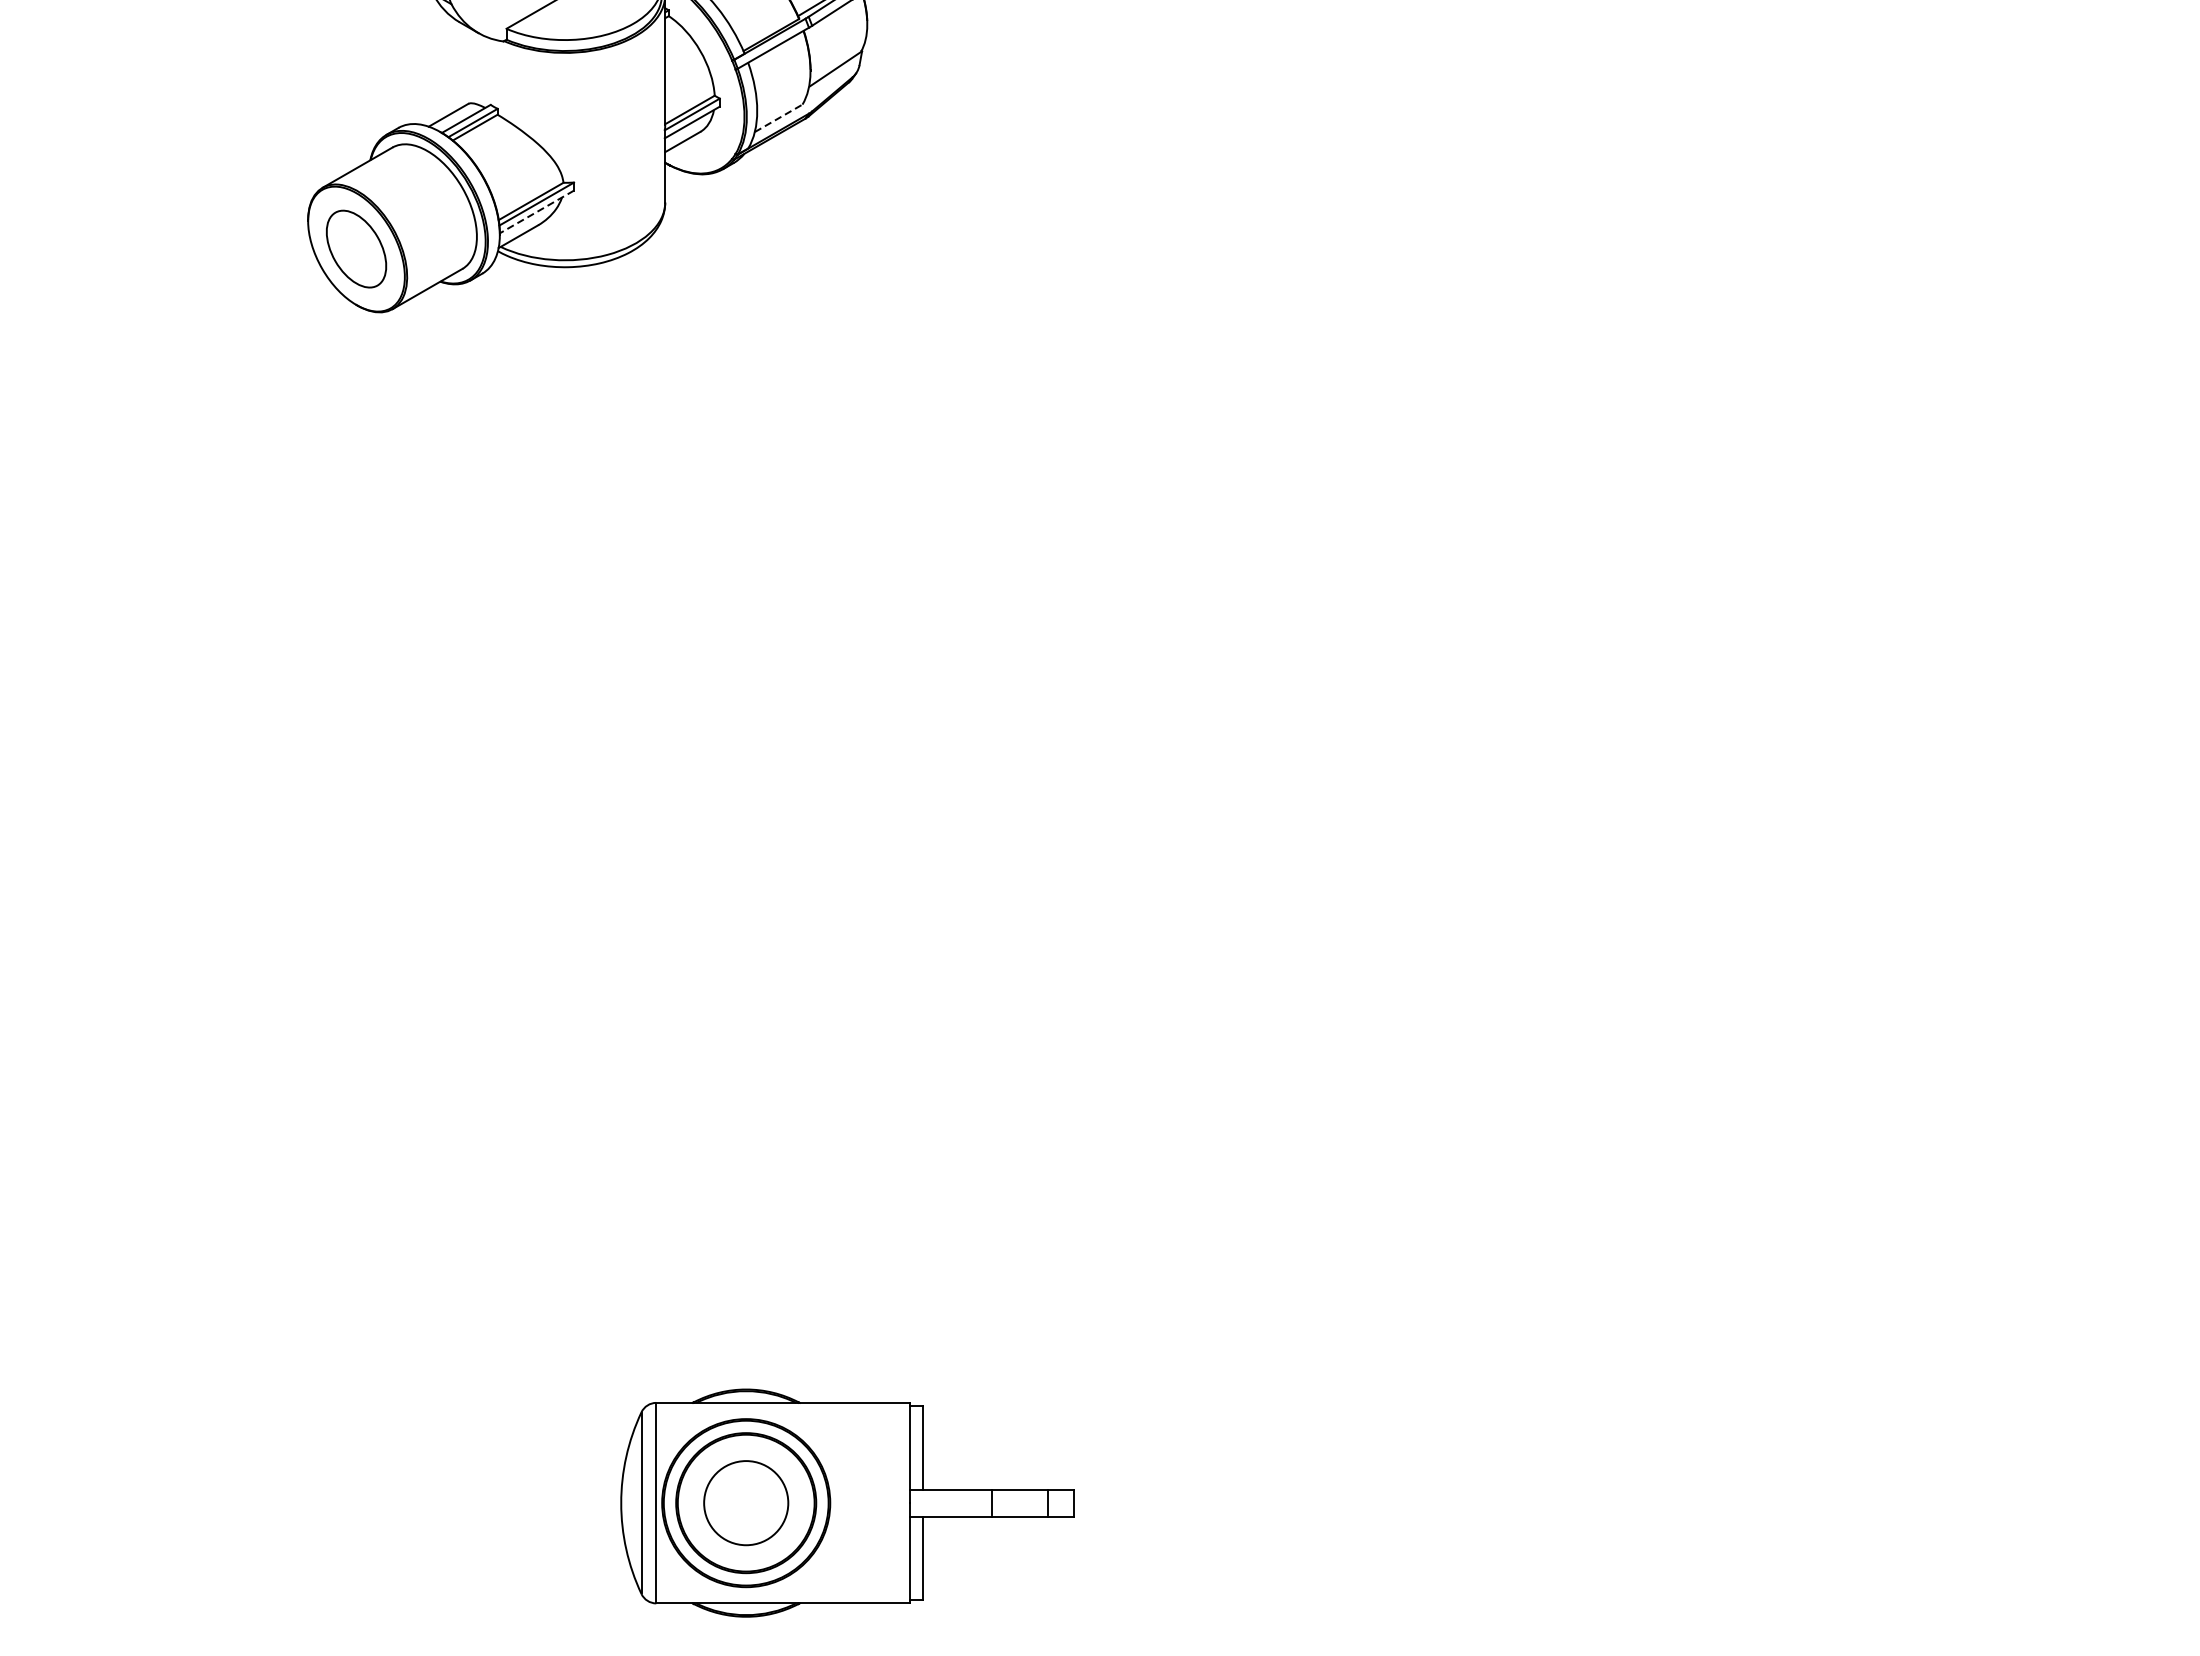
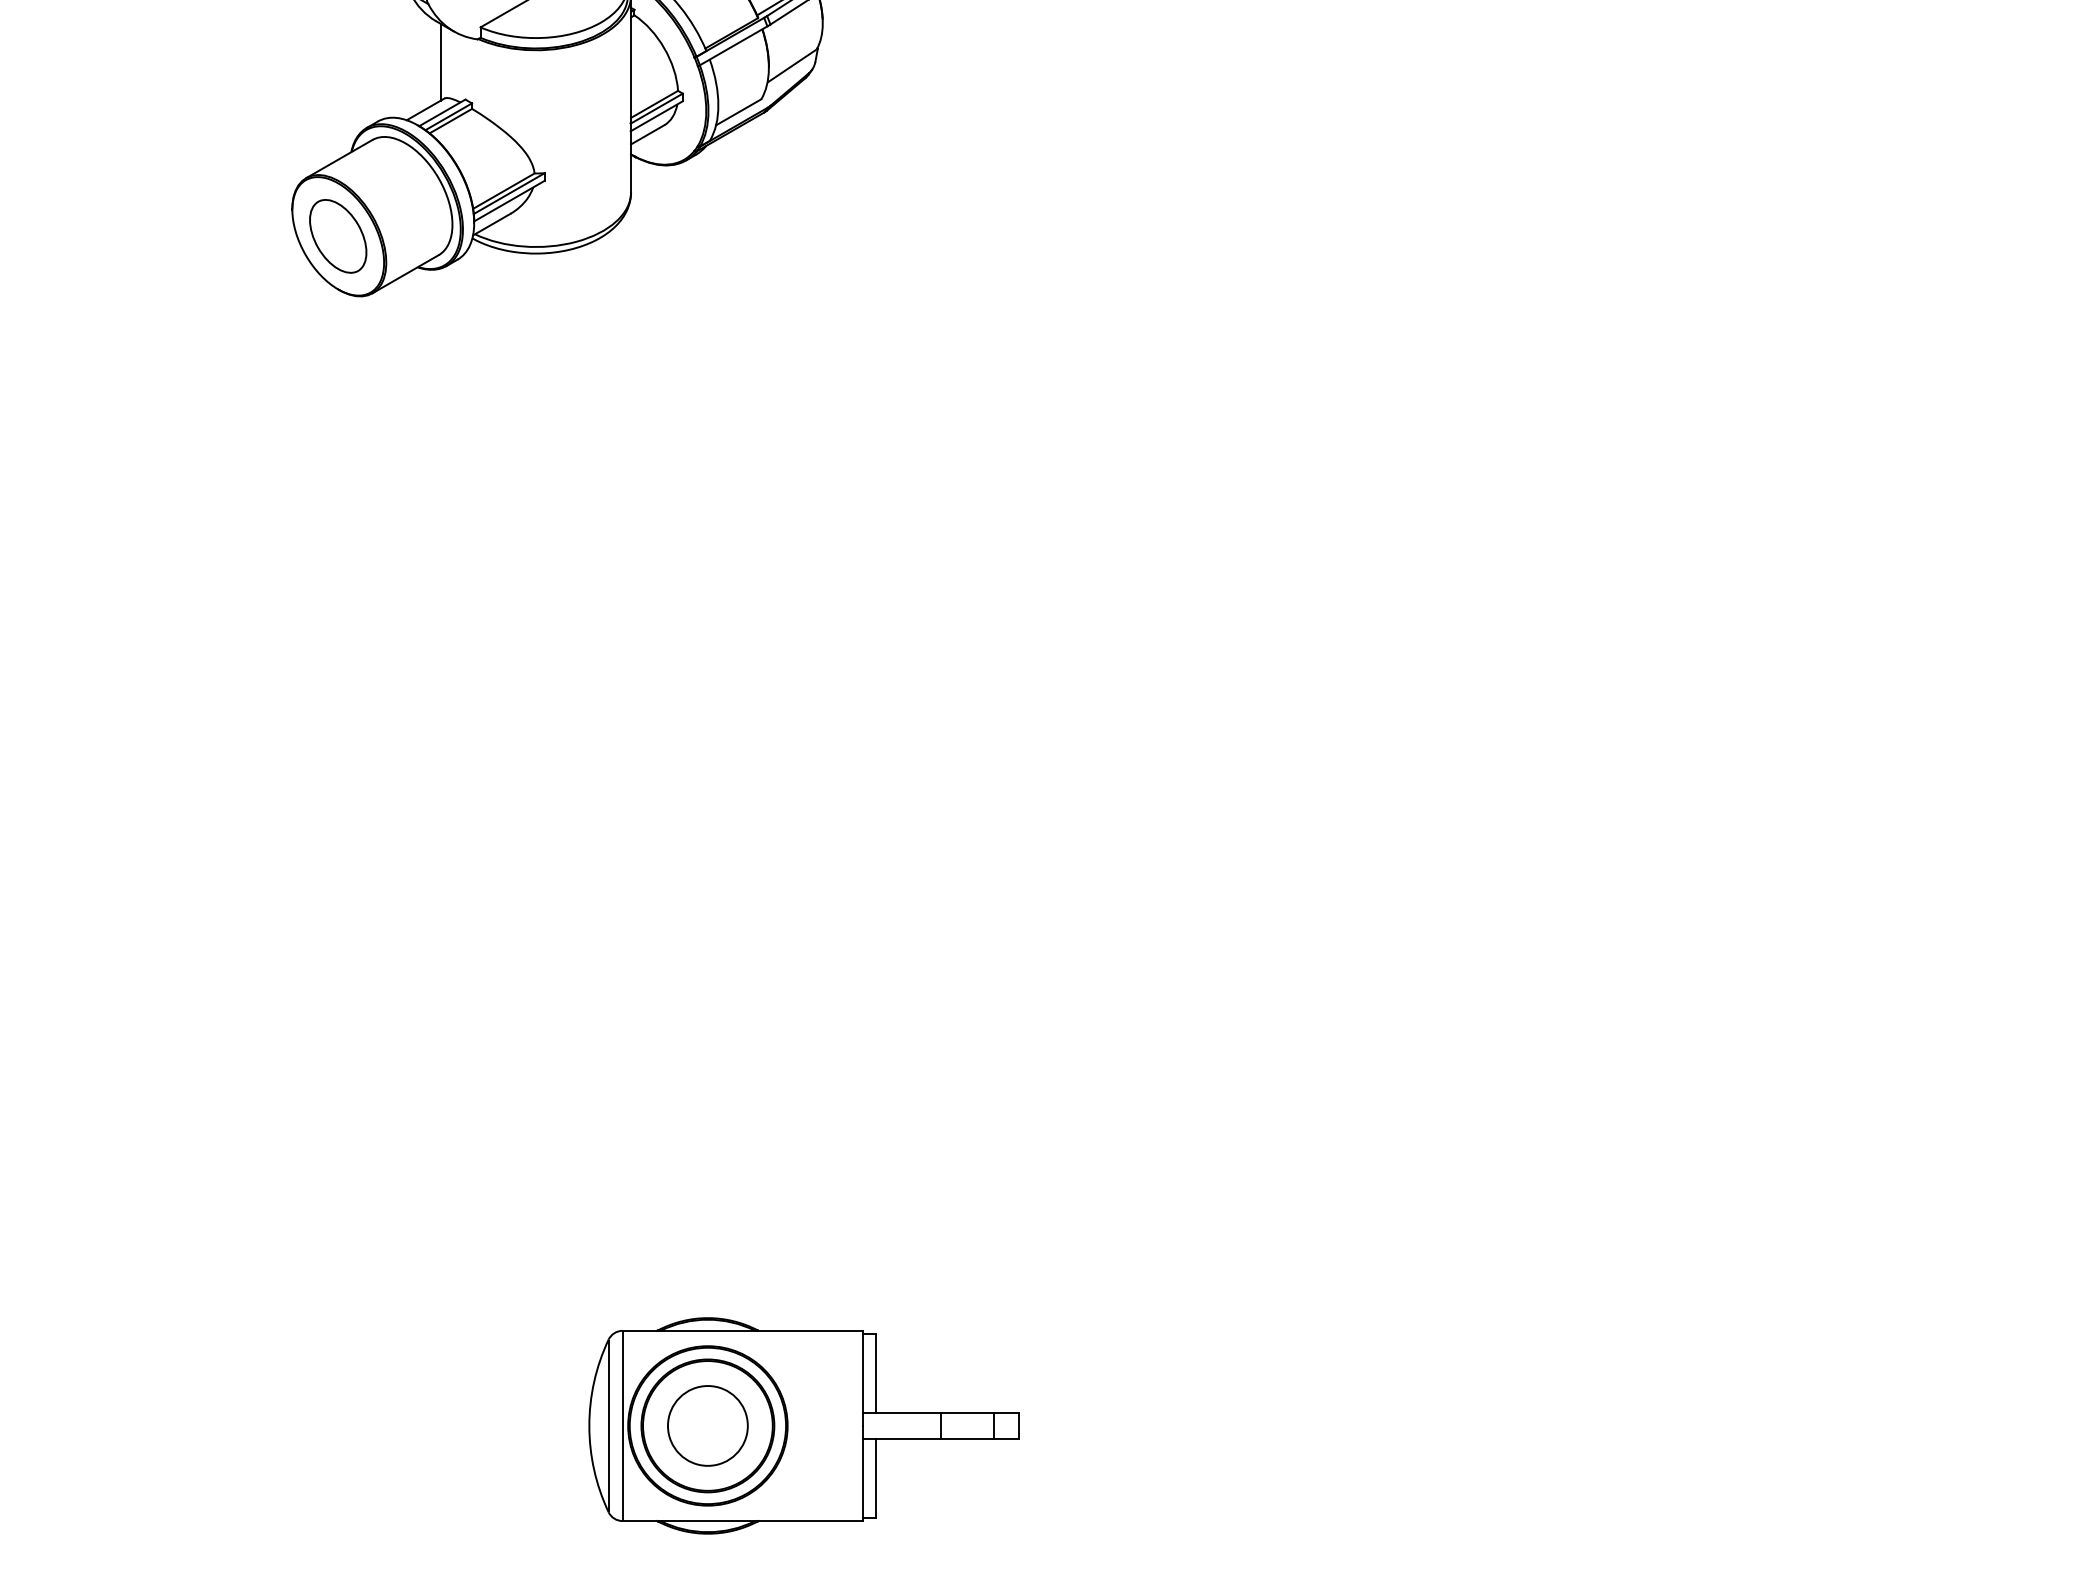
line: (464, 64) -> (440, 61), added
line: (779, 118) -> (739, 112), dashed -> solid
line: (537, 212) -> (509, 201), dashed -> solid

